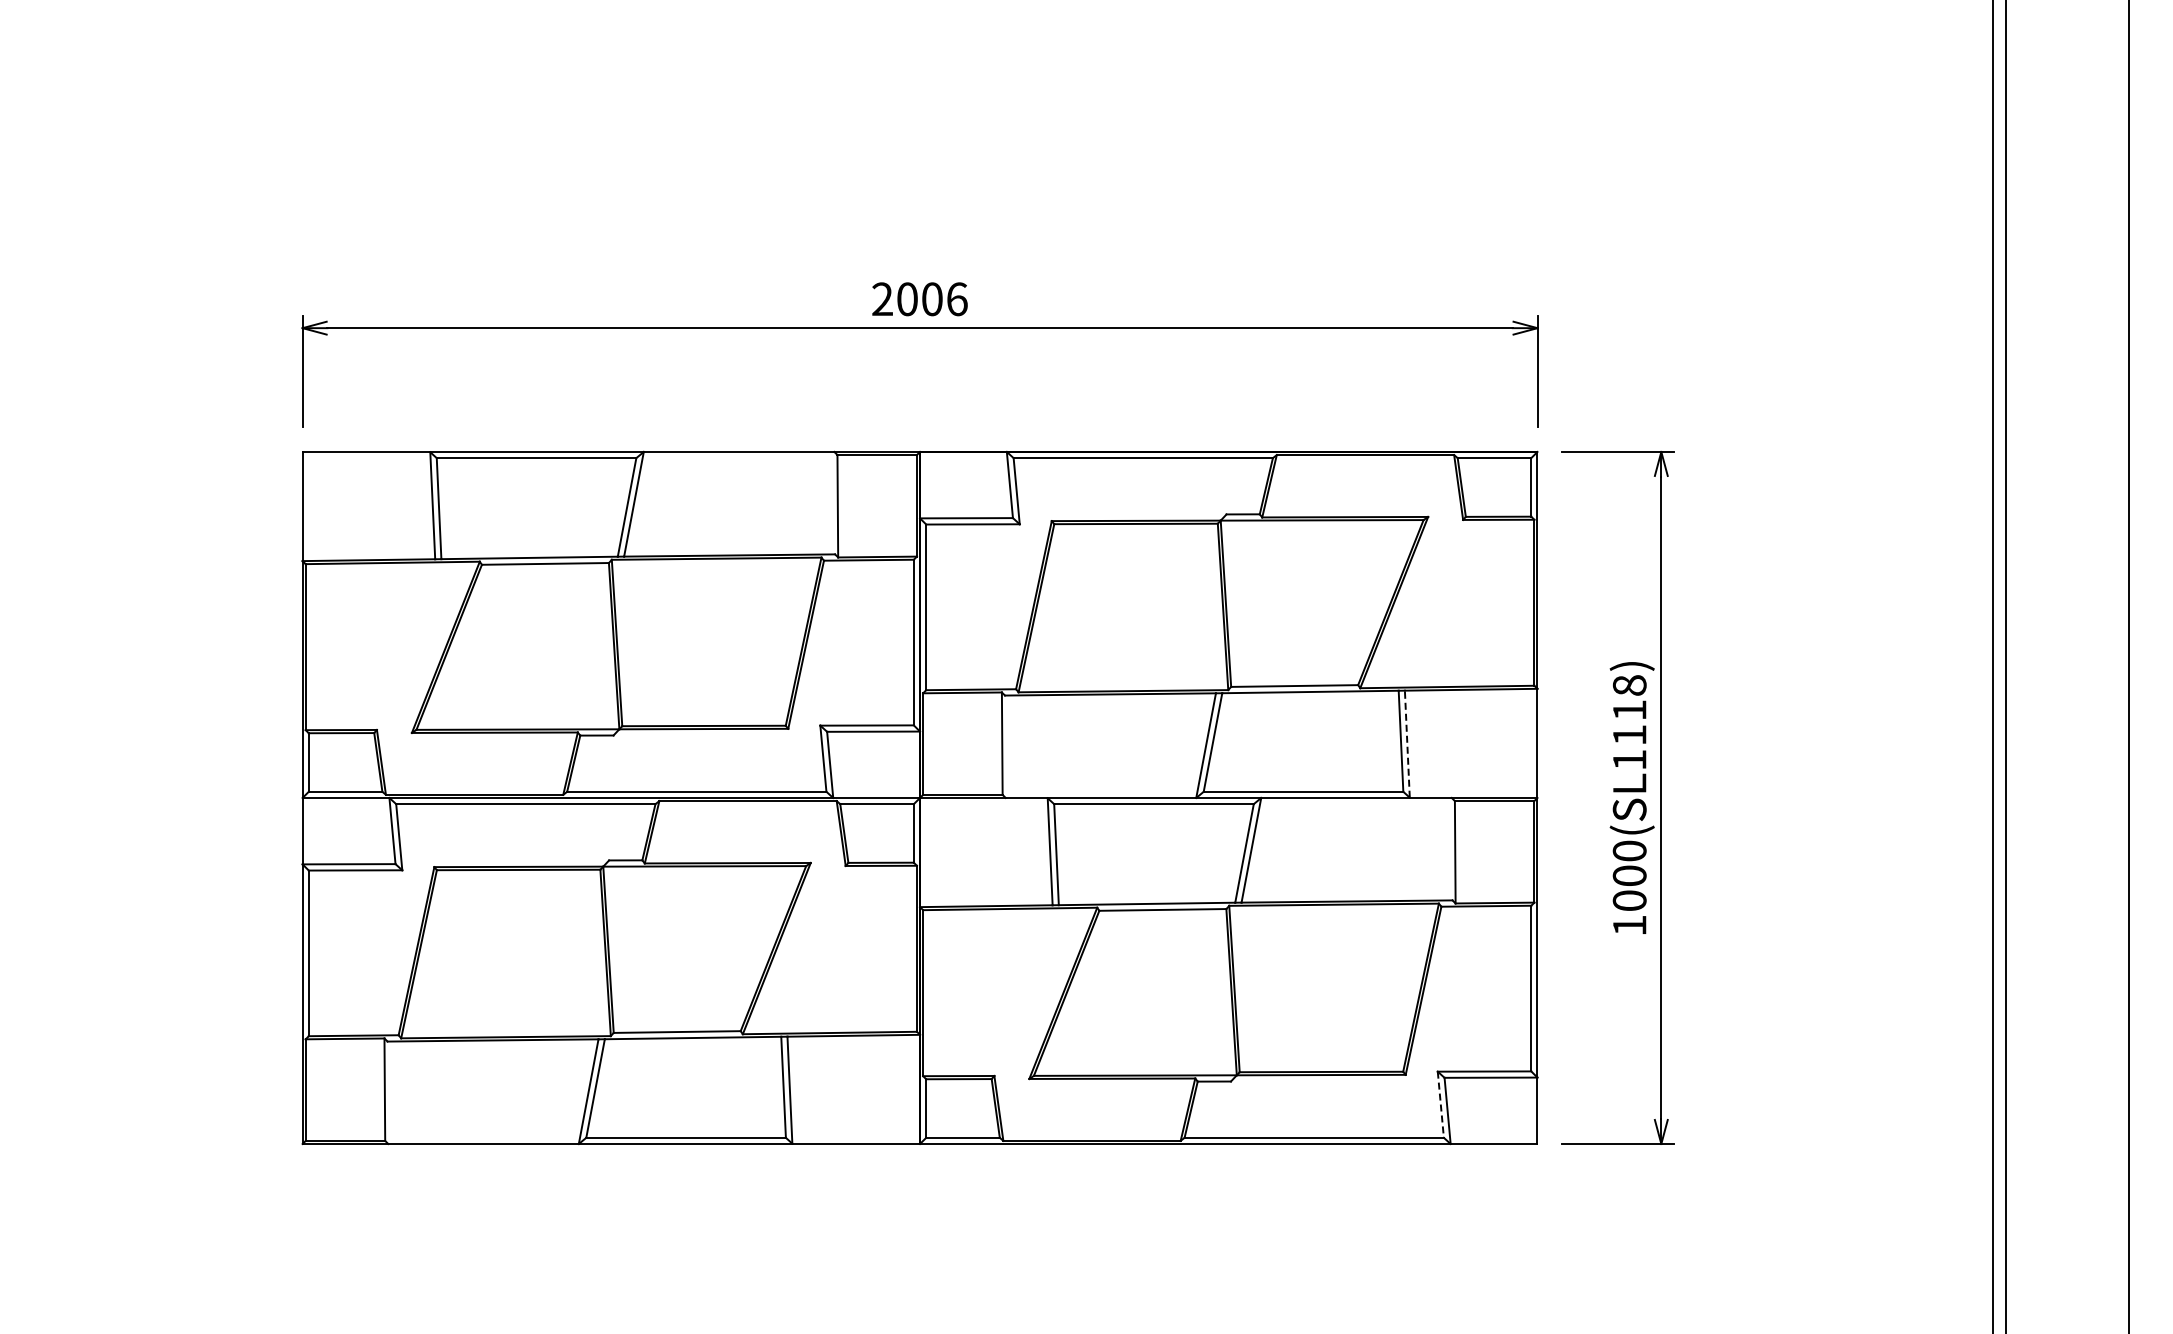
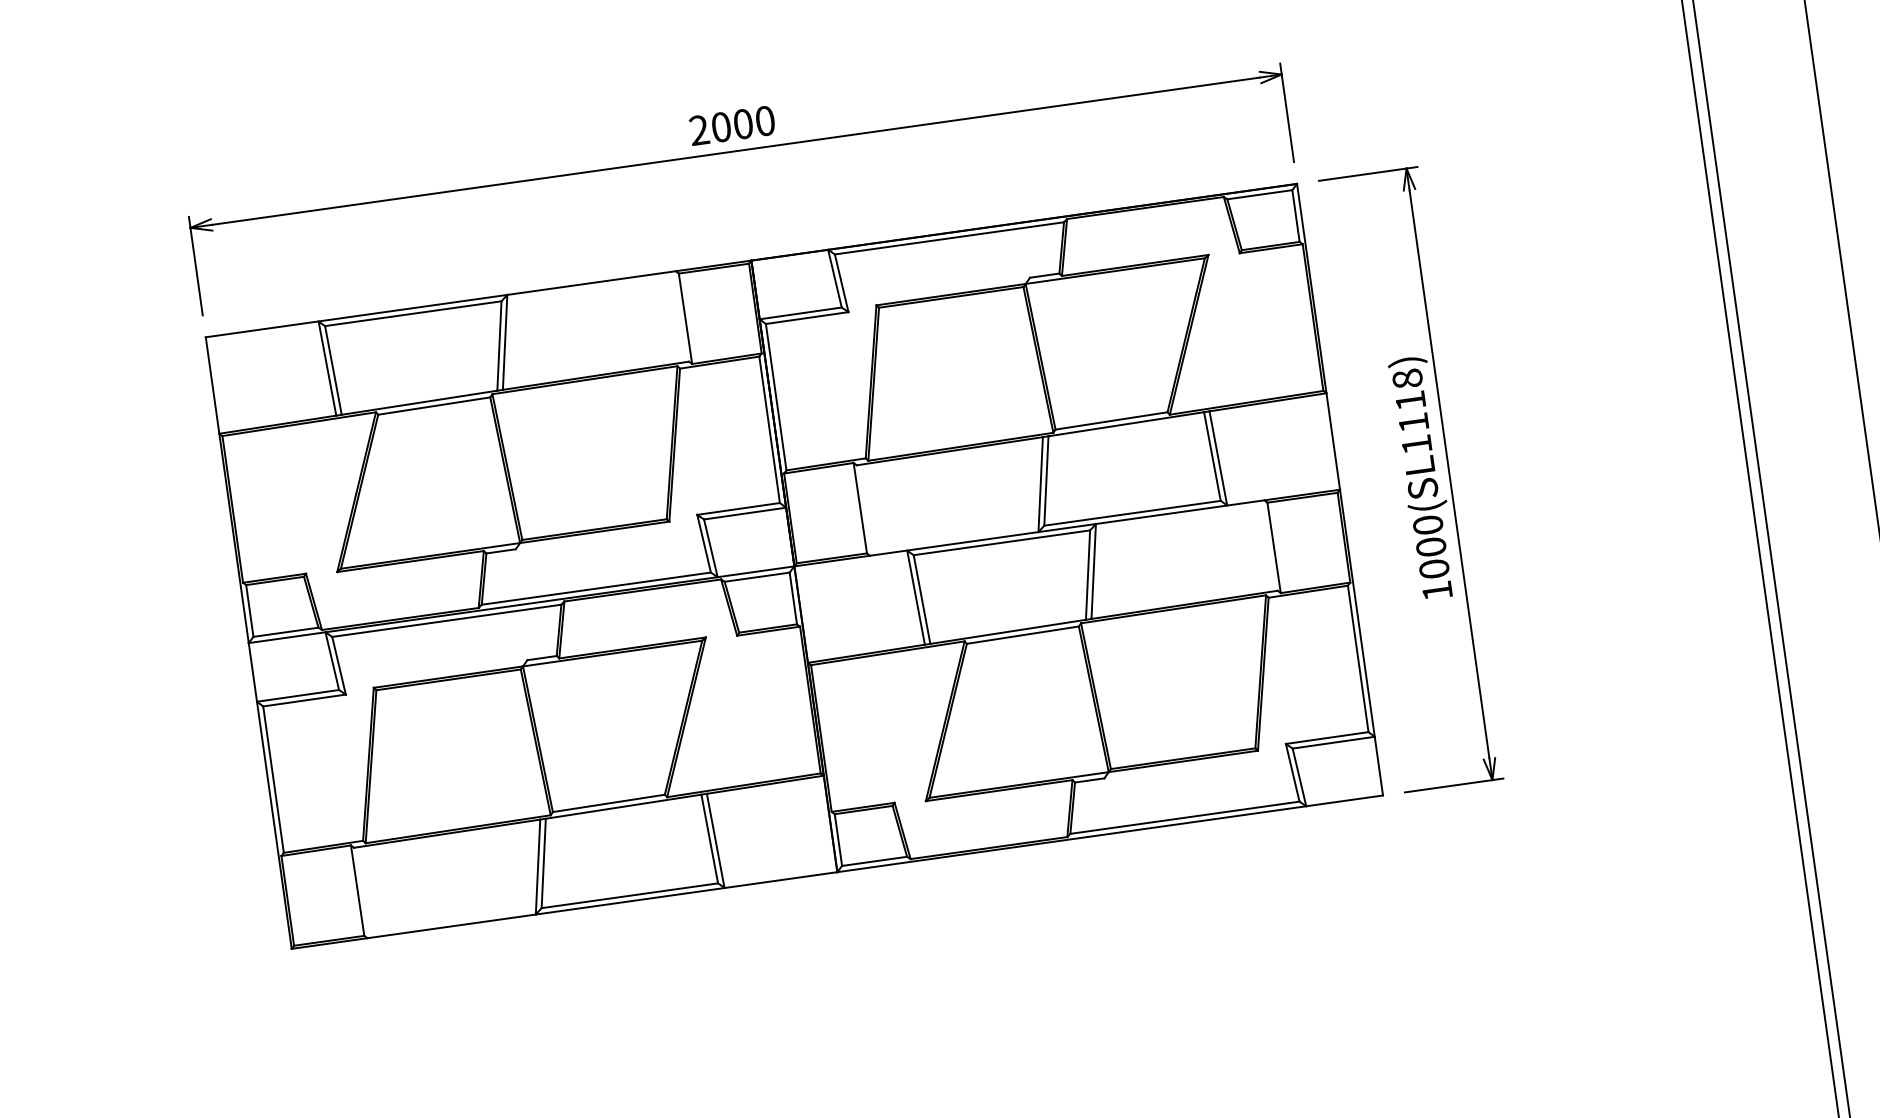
text: (957, 299) -> (765, 121), 2006 -> 2000
line: (1407, 744) -> (1218, 458), dashed -> solid
line: (1440, 1105) -> (1292, 773), dashed -> solid

